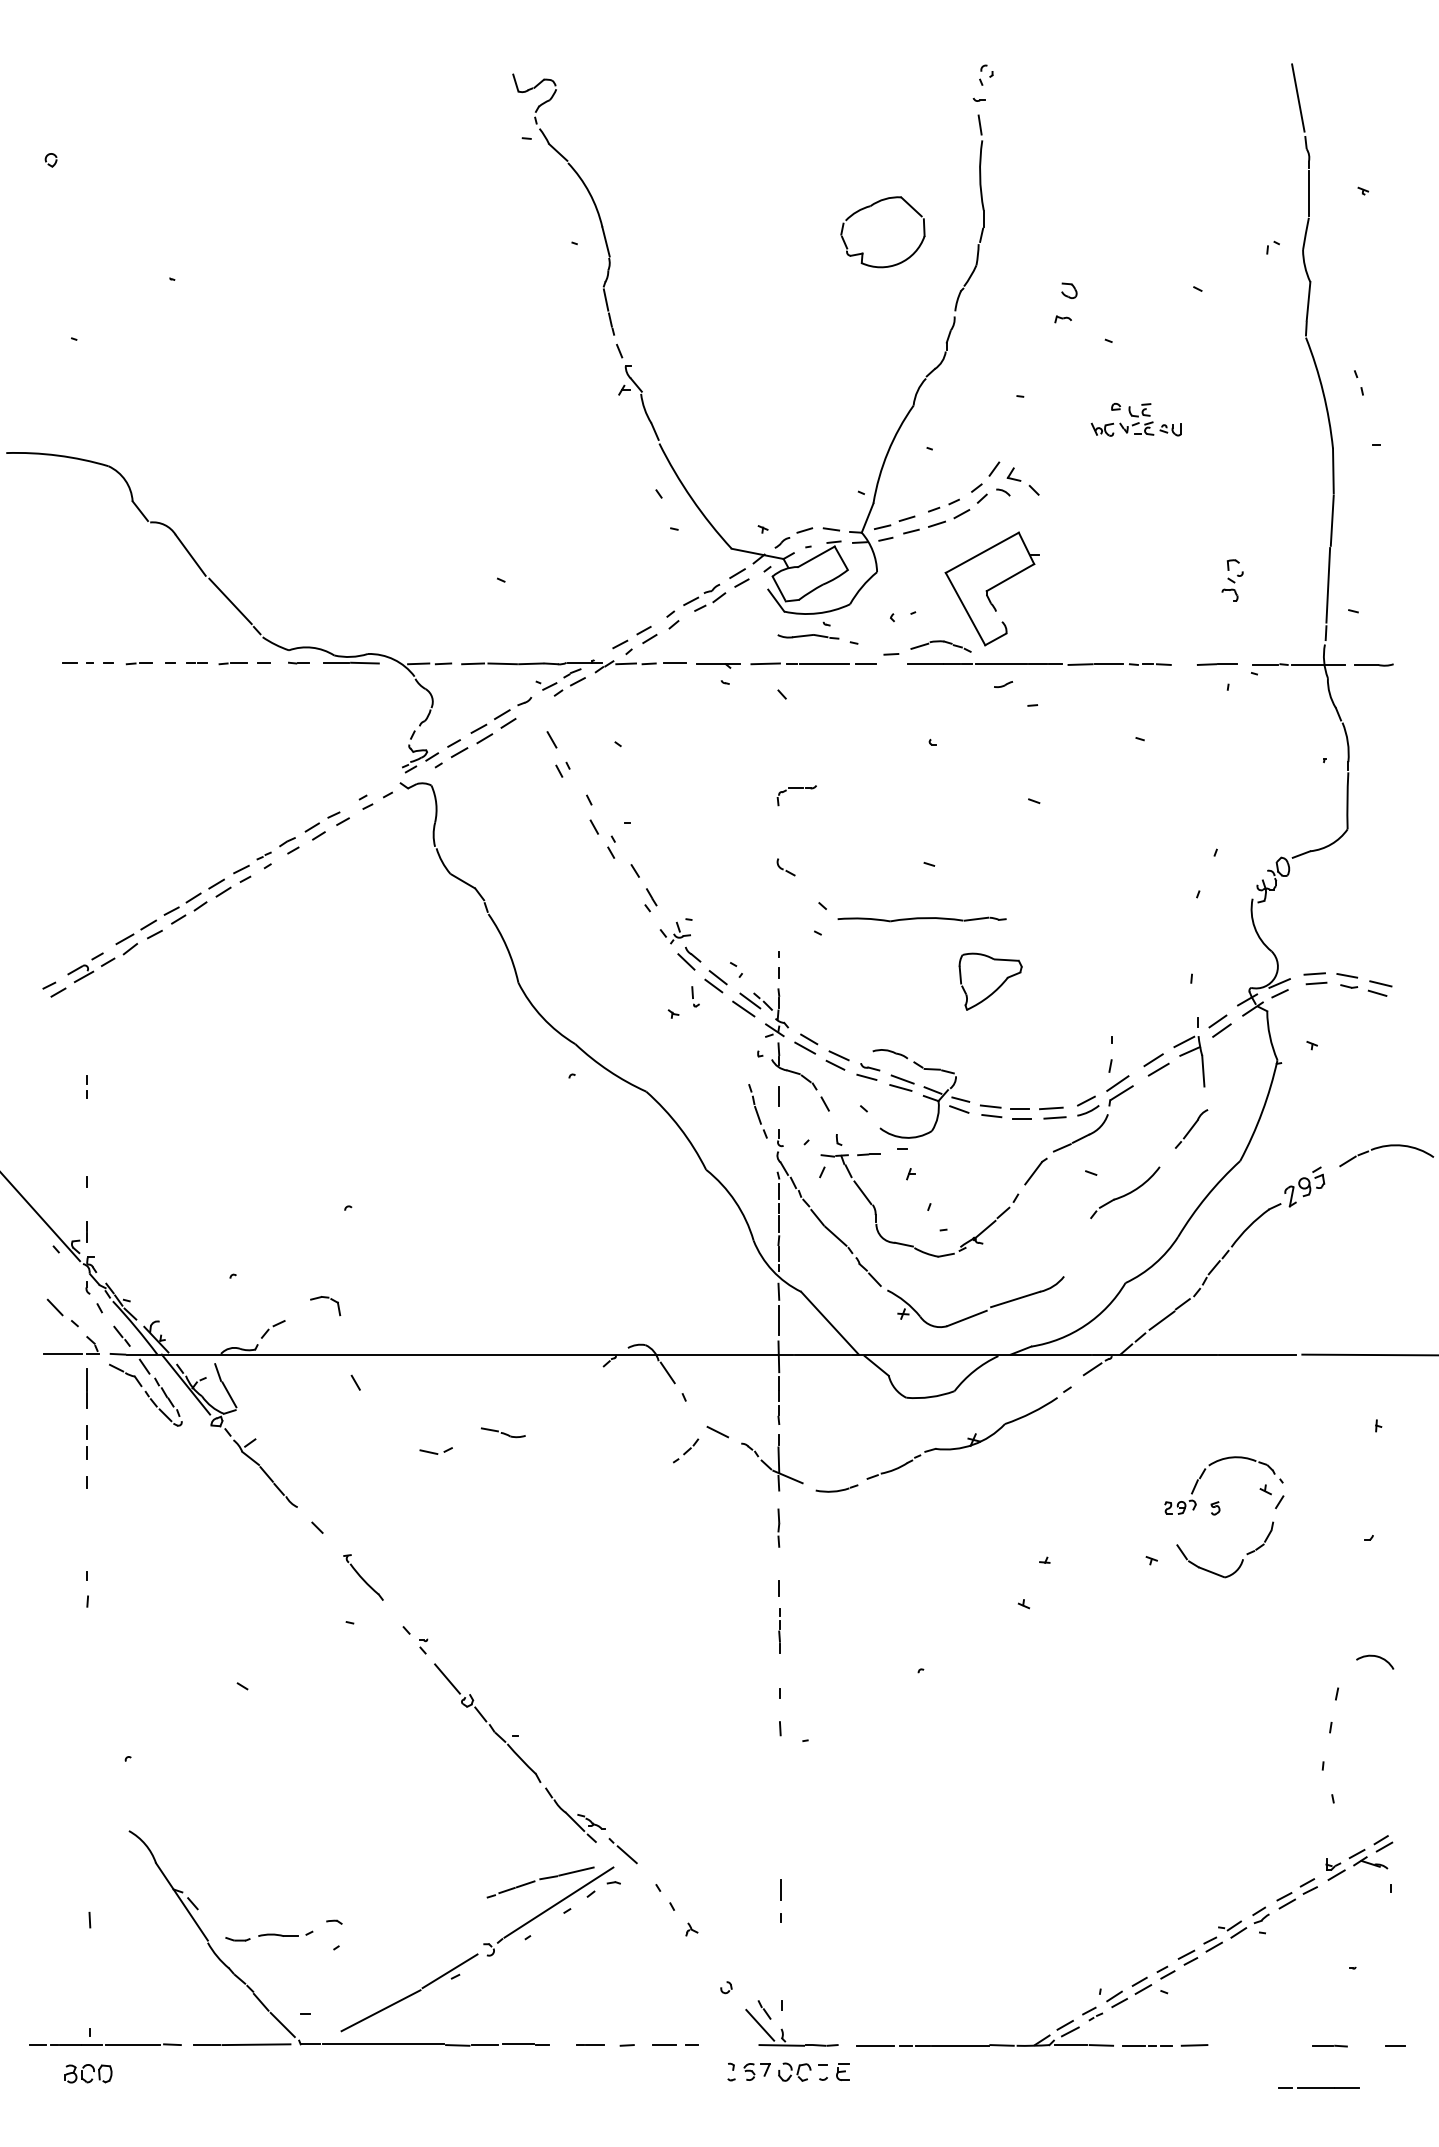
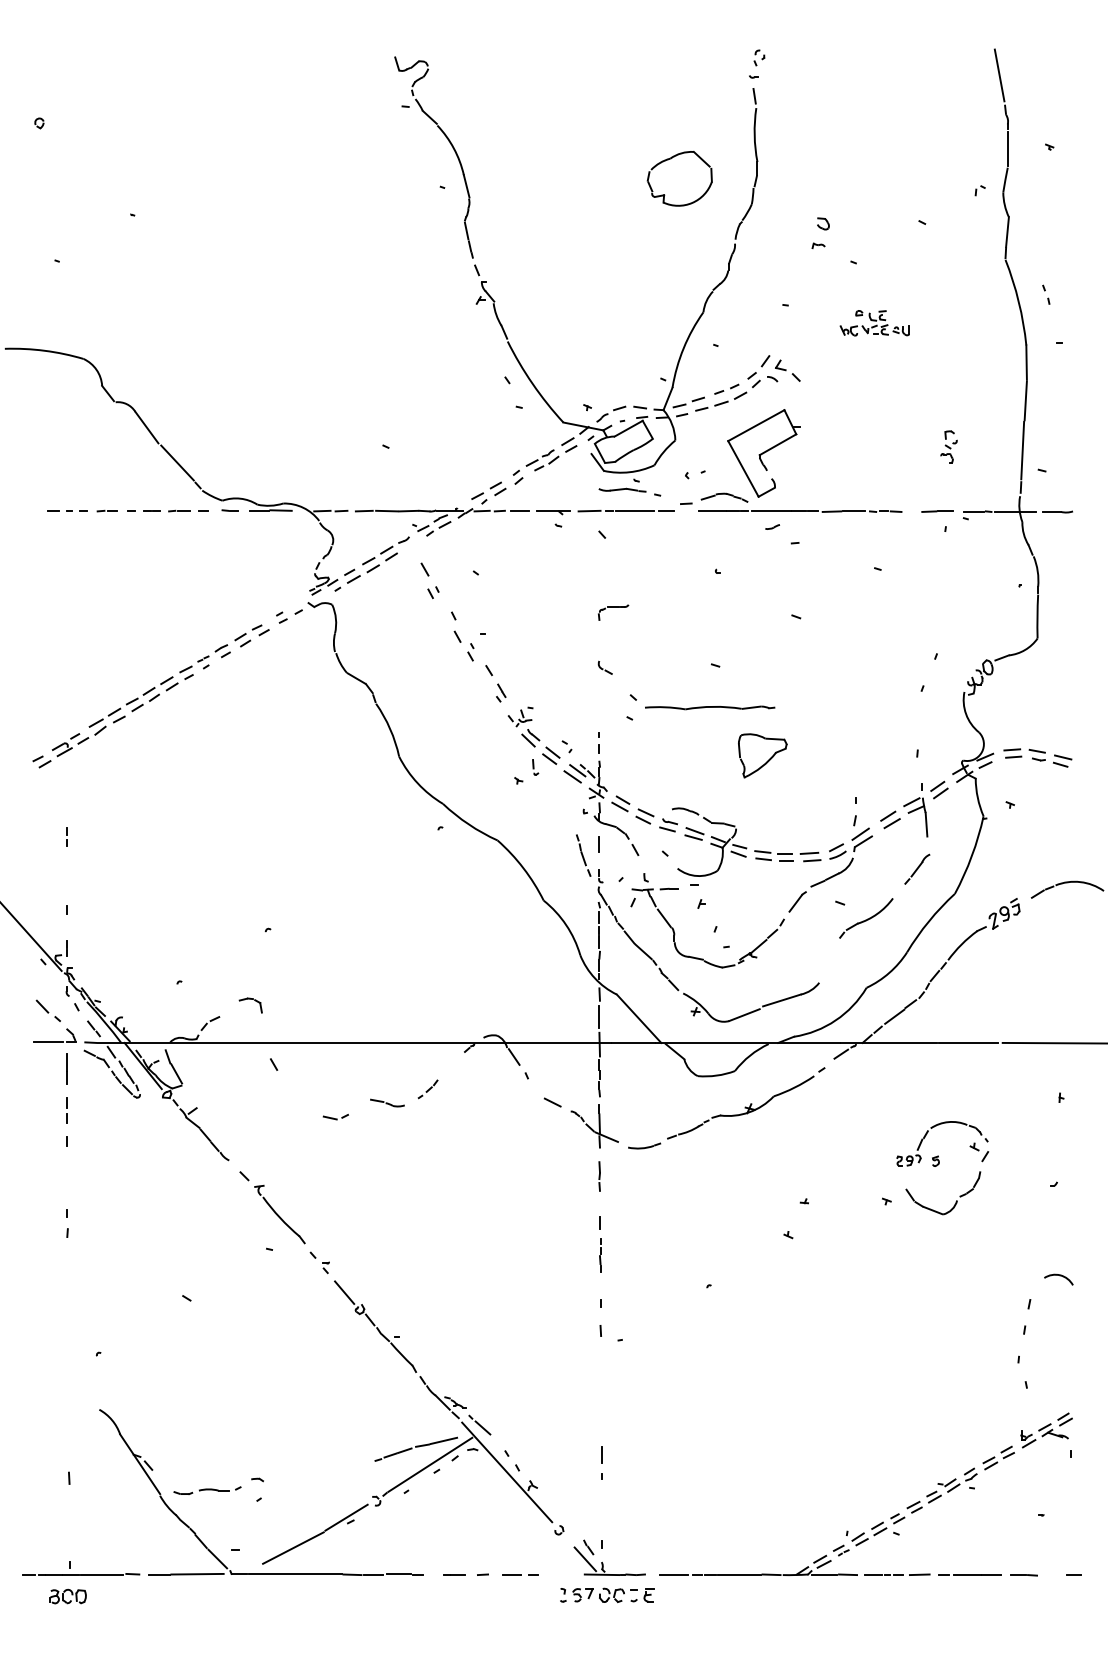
part: (686, 1450) -> (428, 1089), moved
part: (363, 1577) -> (279, 1214), size x1.67
line: (658, 1912) -> (507, 1472), added
line: (1318, 2087) -> (969, 1574), moved

